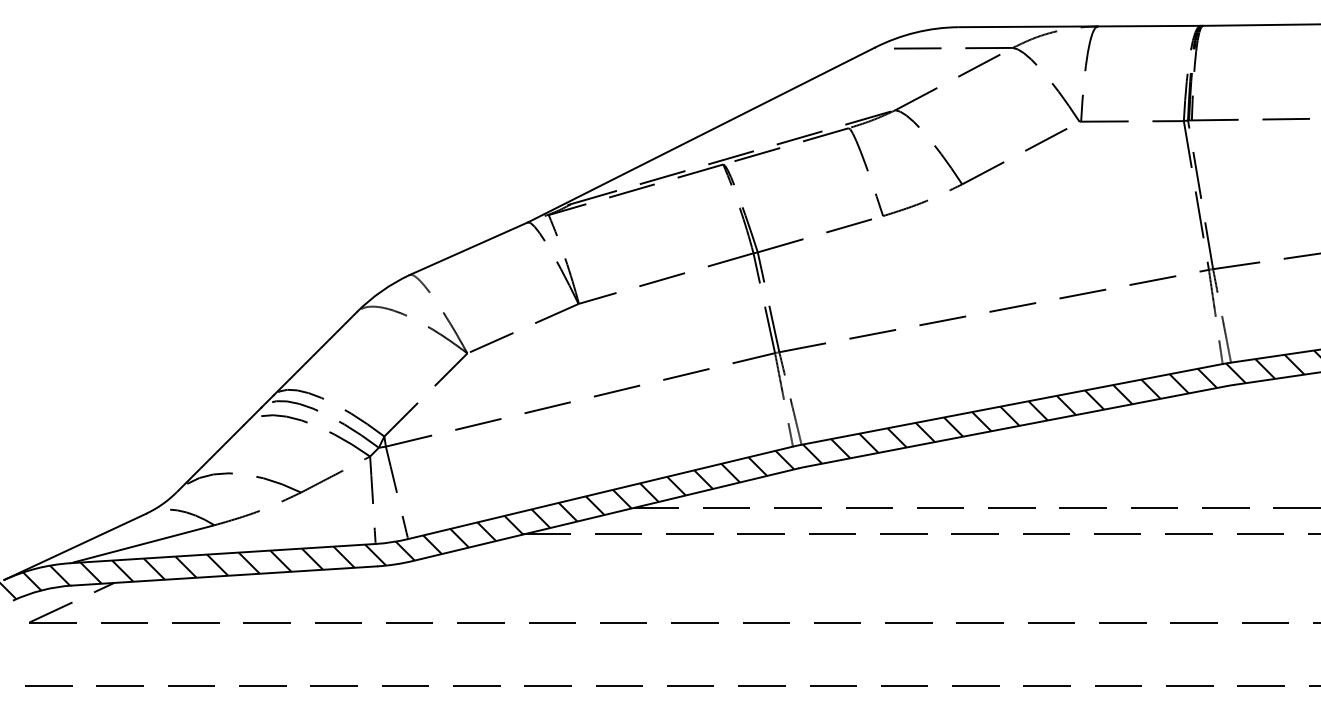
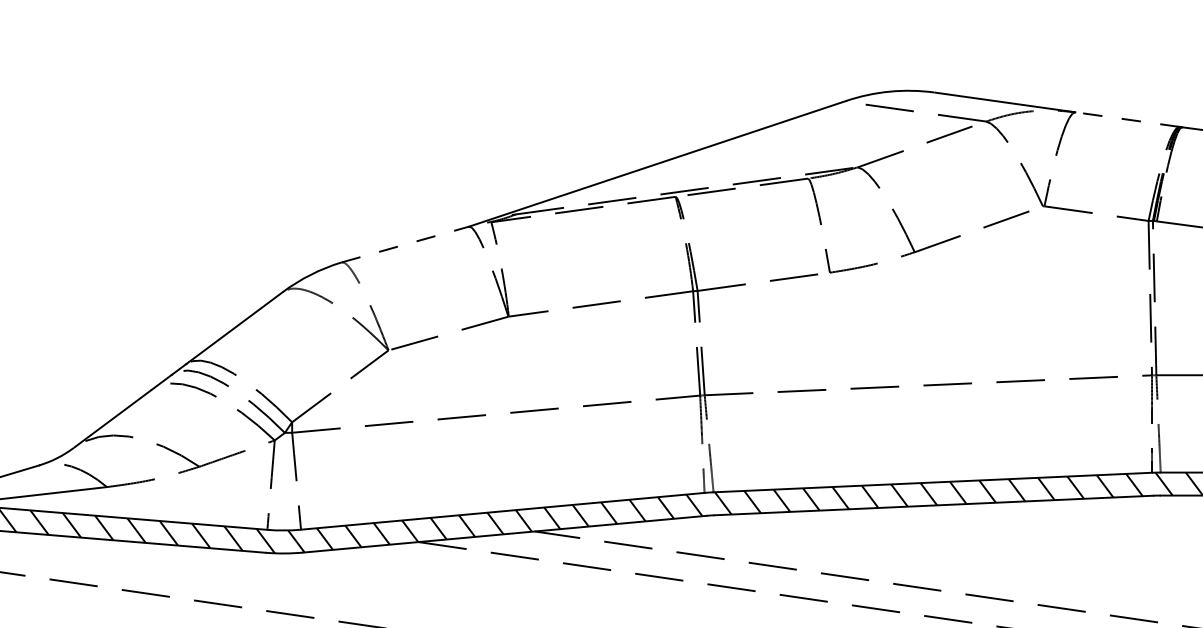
line: (1148, 26) -> (1126, 119), solid -> dashed
line: (468, 248) -> (405, 244), solid -> dashed

